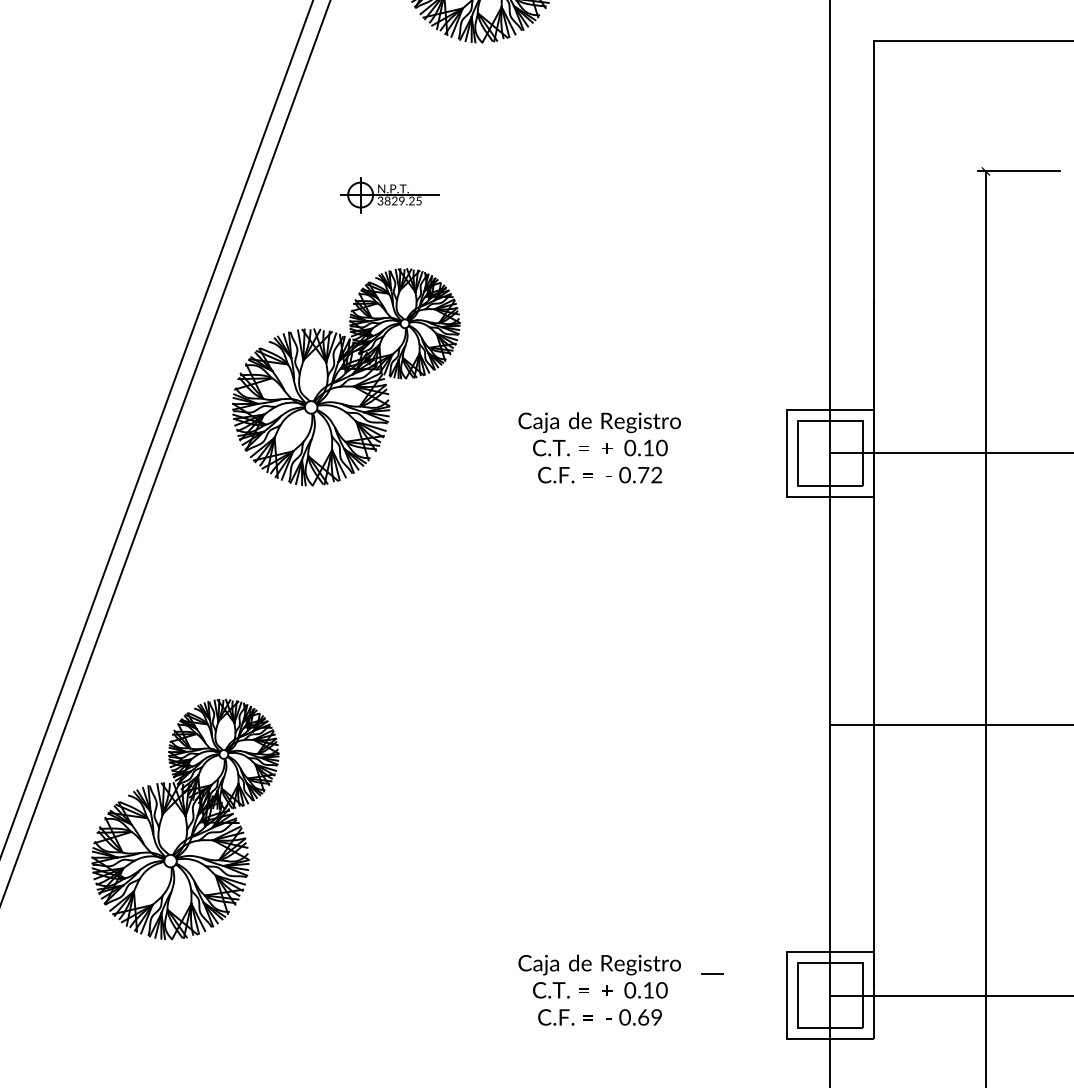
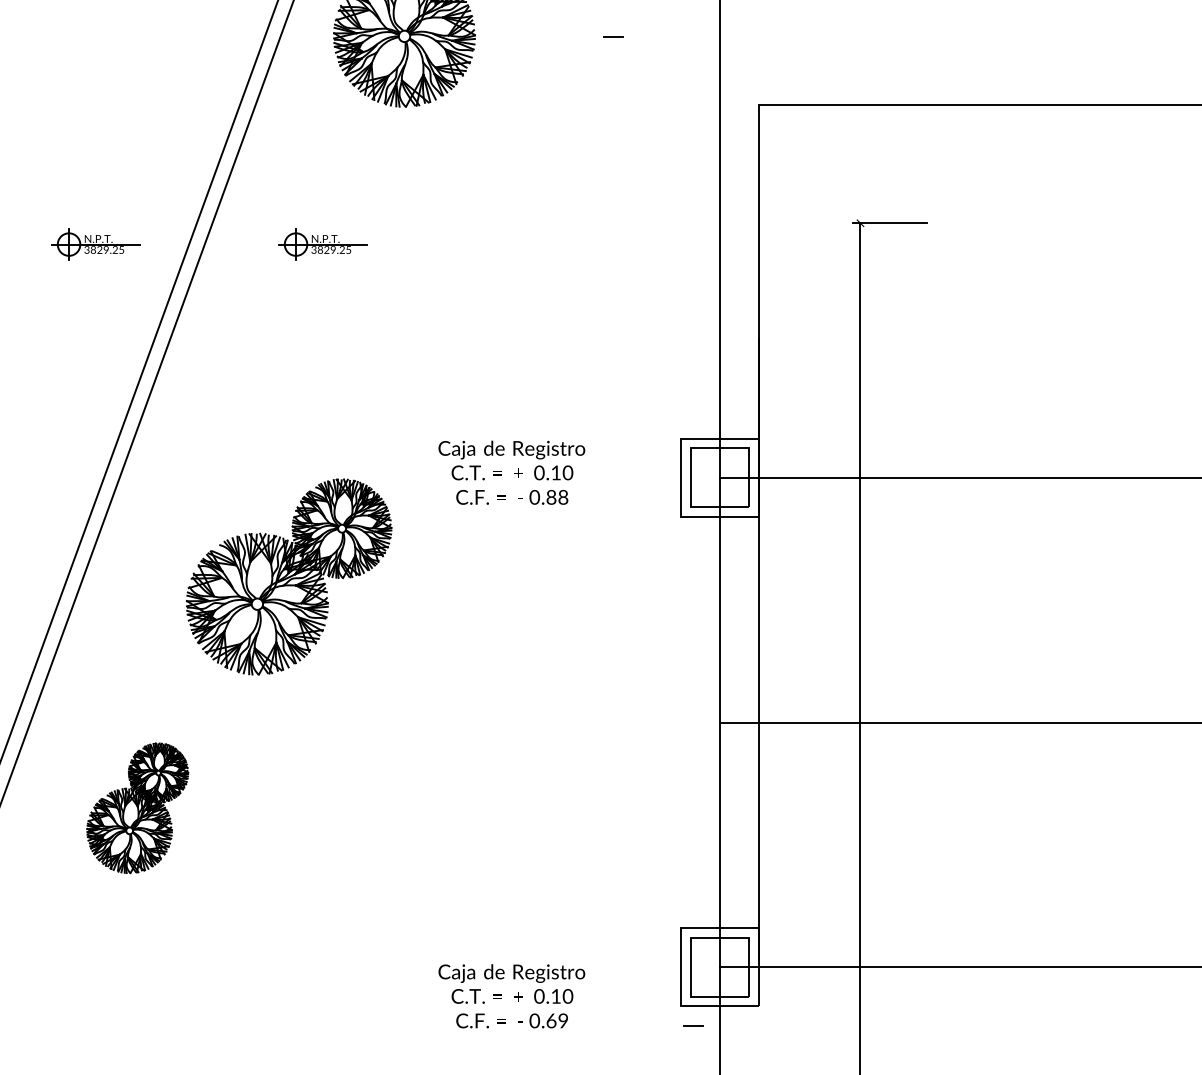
part: (138, 195) -> (95, 244), added
part: (345, 376) -> (288, 576), moved
text: (650, 475) -> (557, 497), 0.72 -> 0.88
part: (184, 819) -> (137, 808), size x0.6
line: (712, 973) -> (693, 1025), moved
text: (599, 990) -> (511, 996), moved

